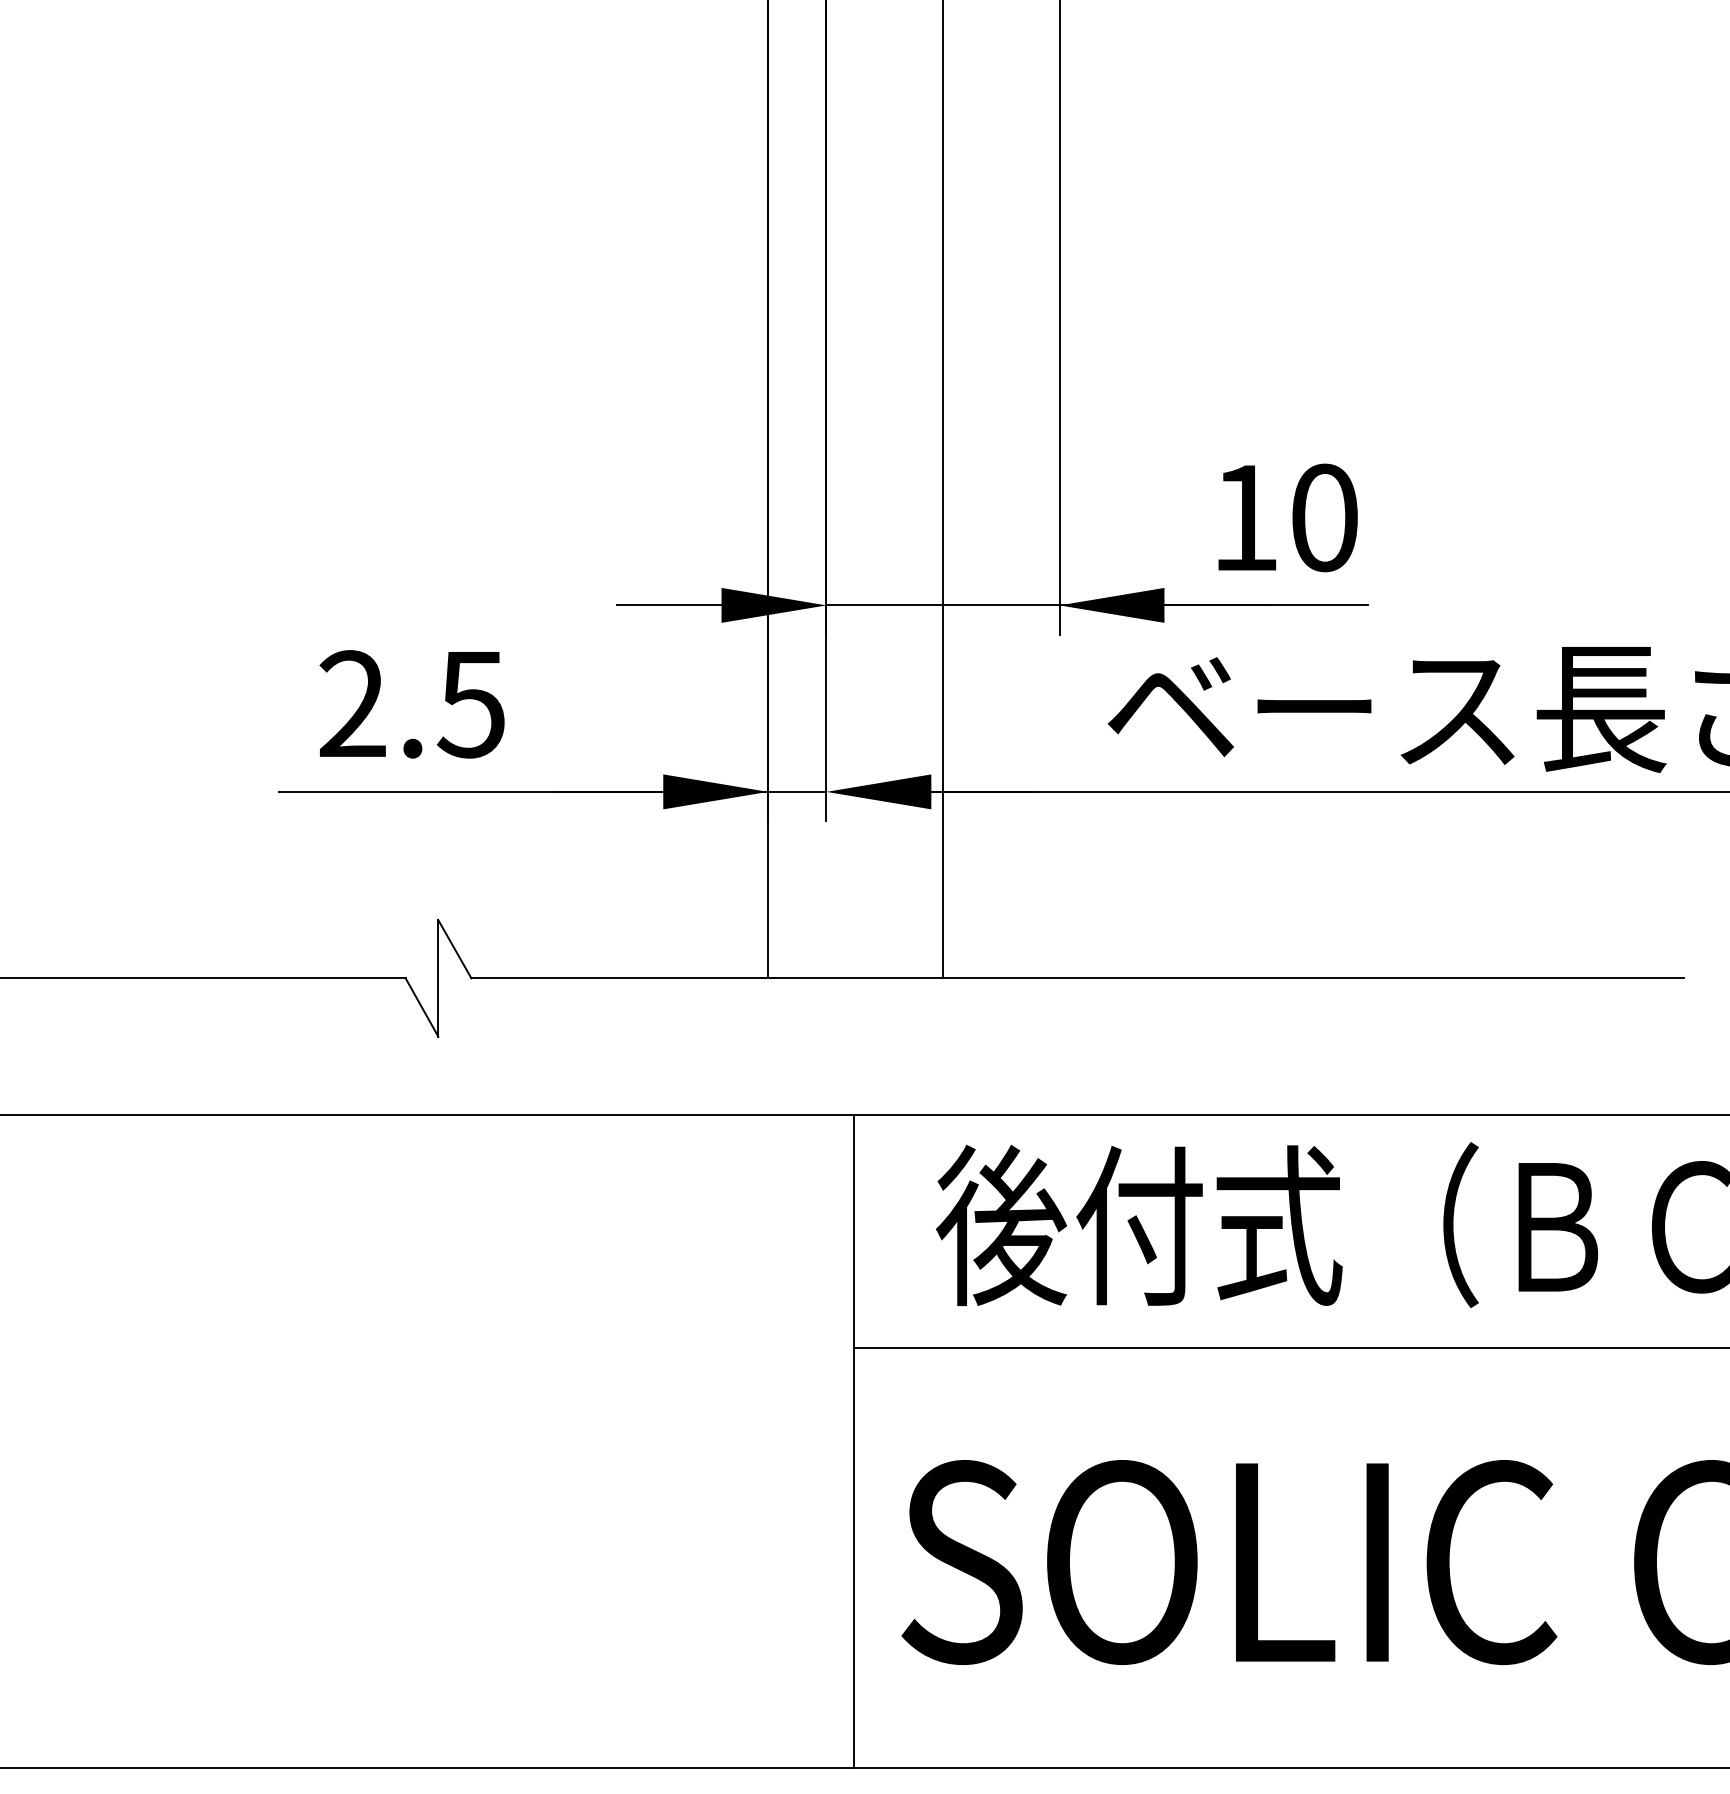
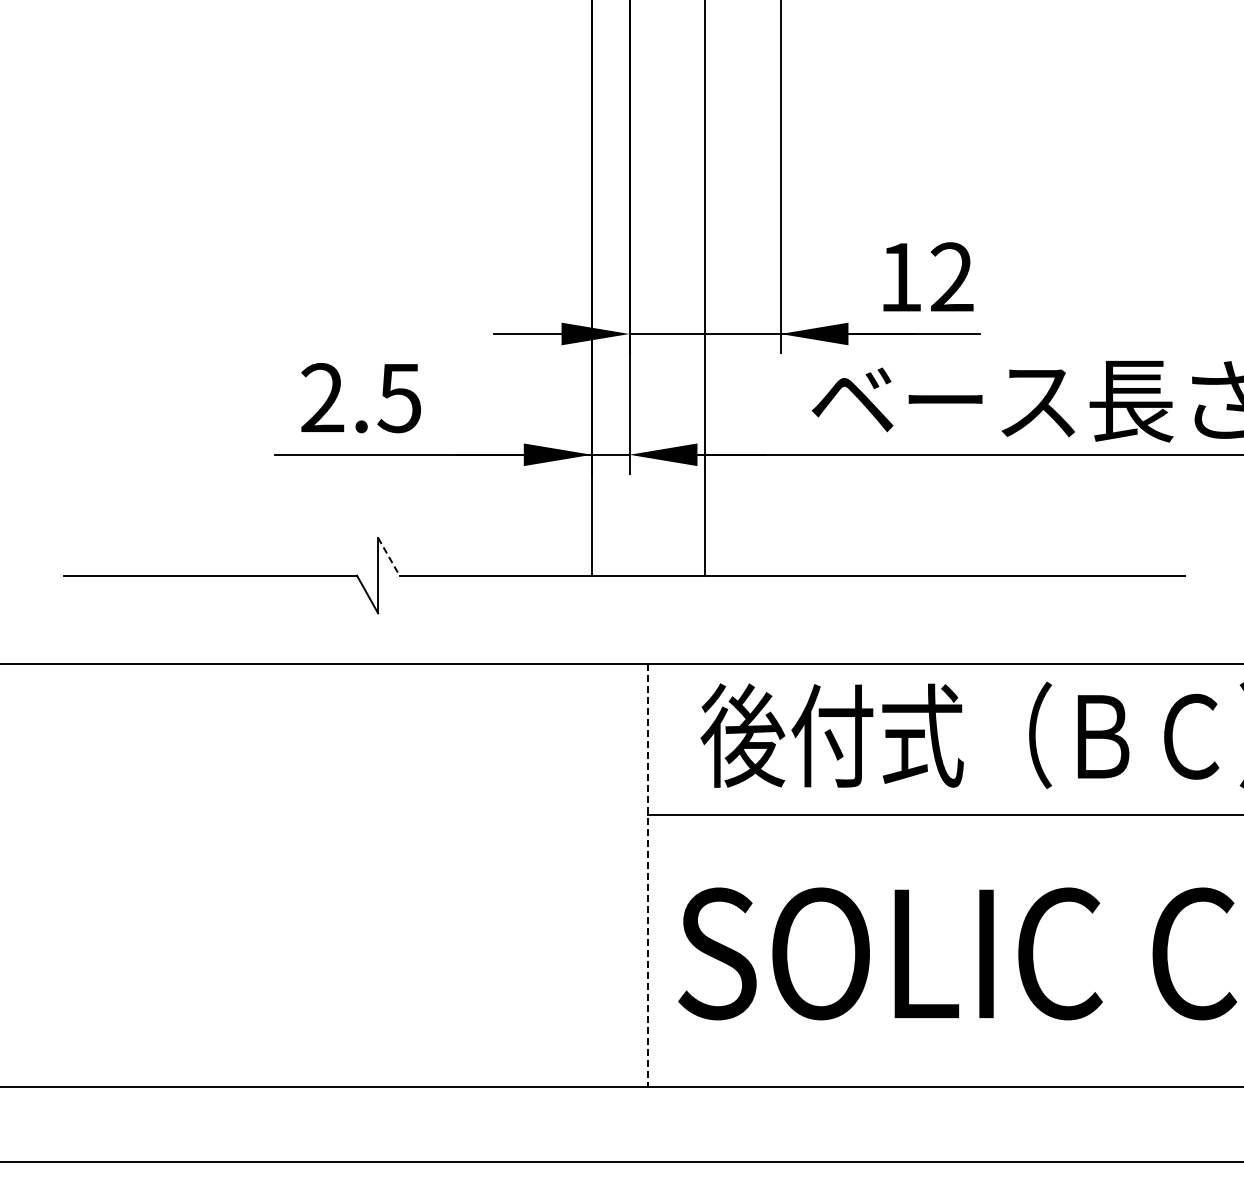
text: (1323, 518) -> (951, 277), 10 -> 12
line: (454, 948) -> (388, 556), solid -> dashed
line: (854, 1441) -> (647, 875), solid -> dashed

